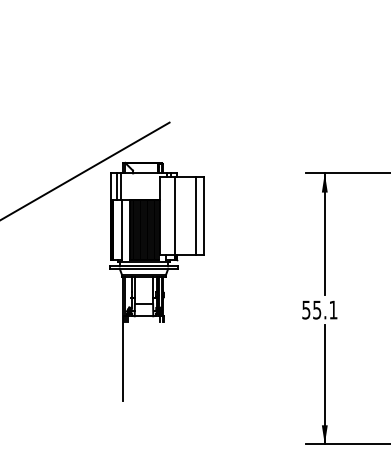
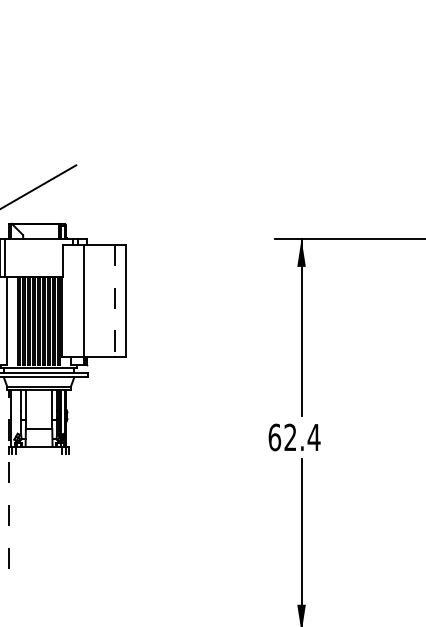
line: (195, 215) -> (113, 300), solid -> dashed
text: (319, 309) -> (293, 436), 55.1 -> 62.4
line: (123, 338) -> (9, 478), solid -> dashed

